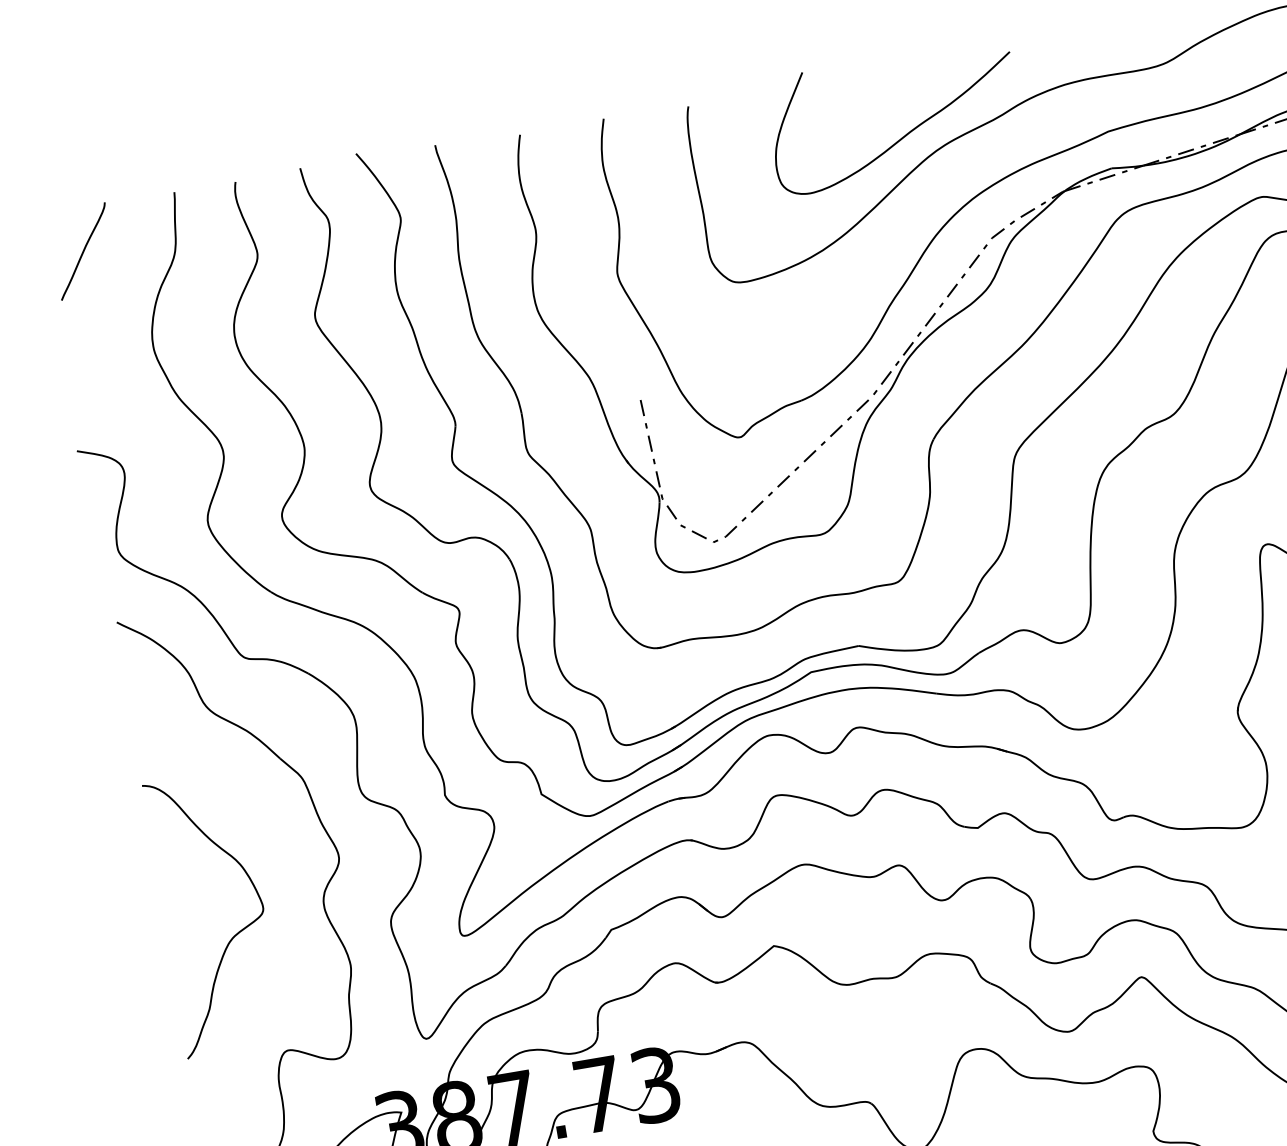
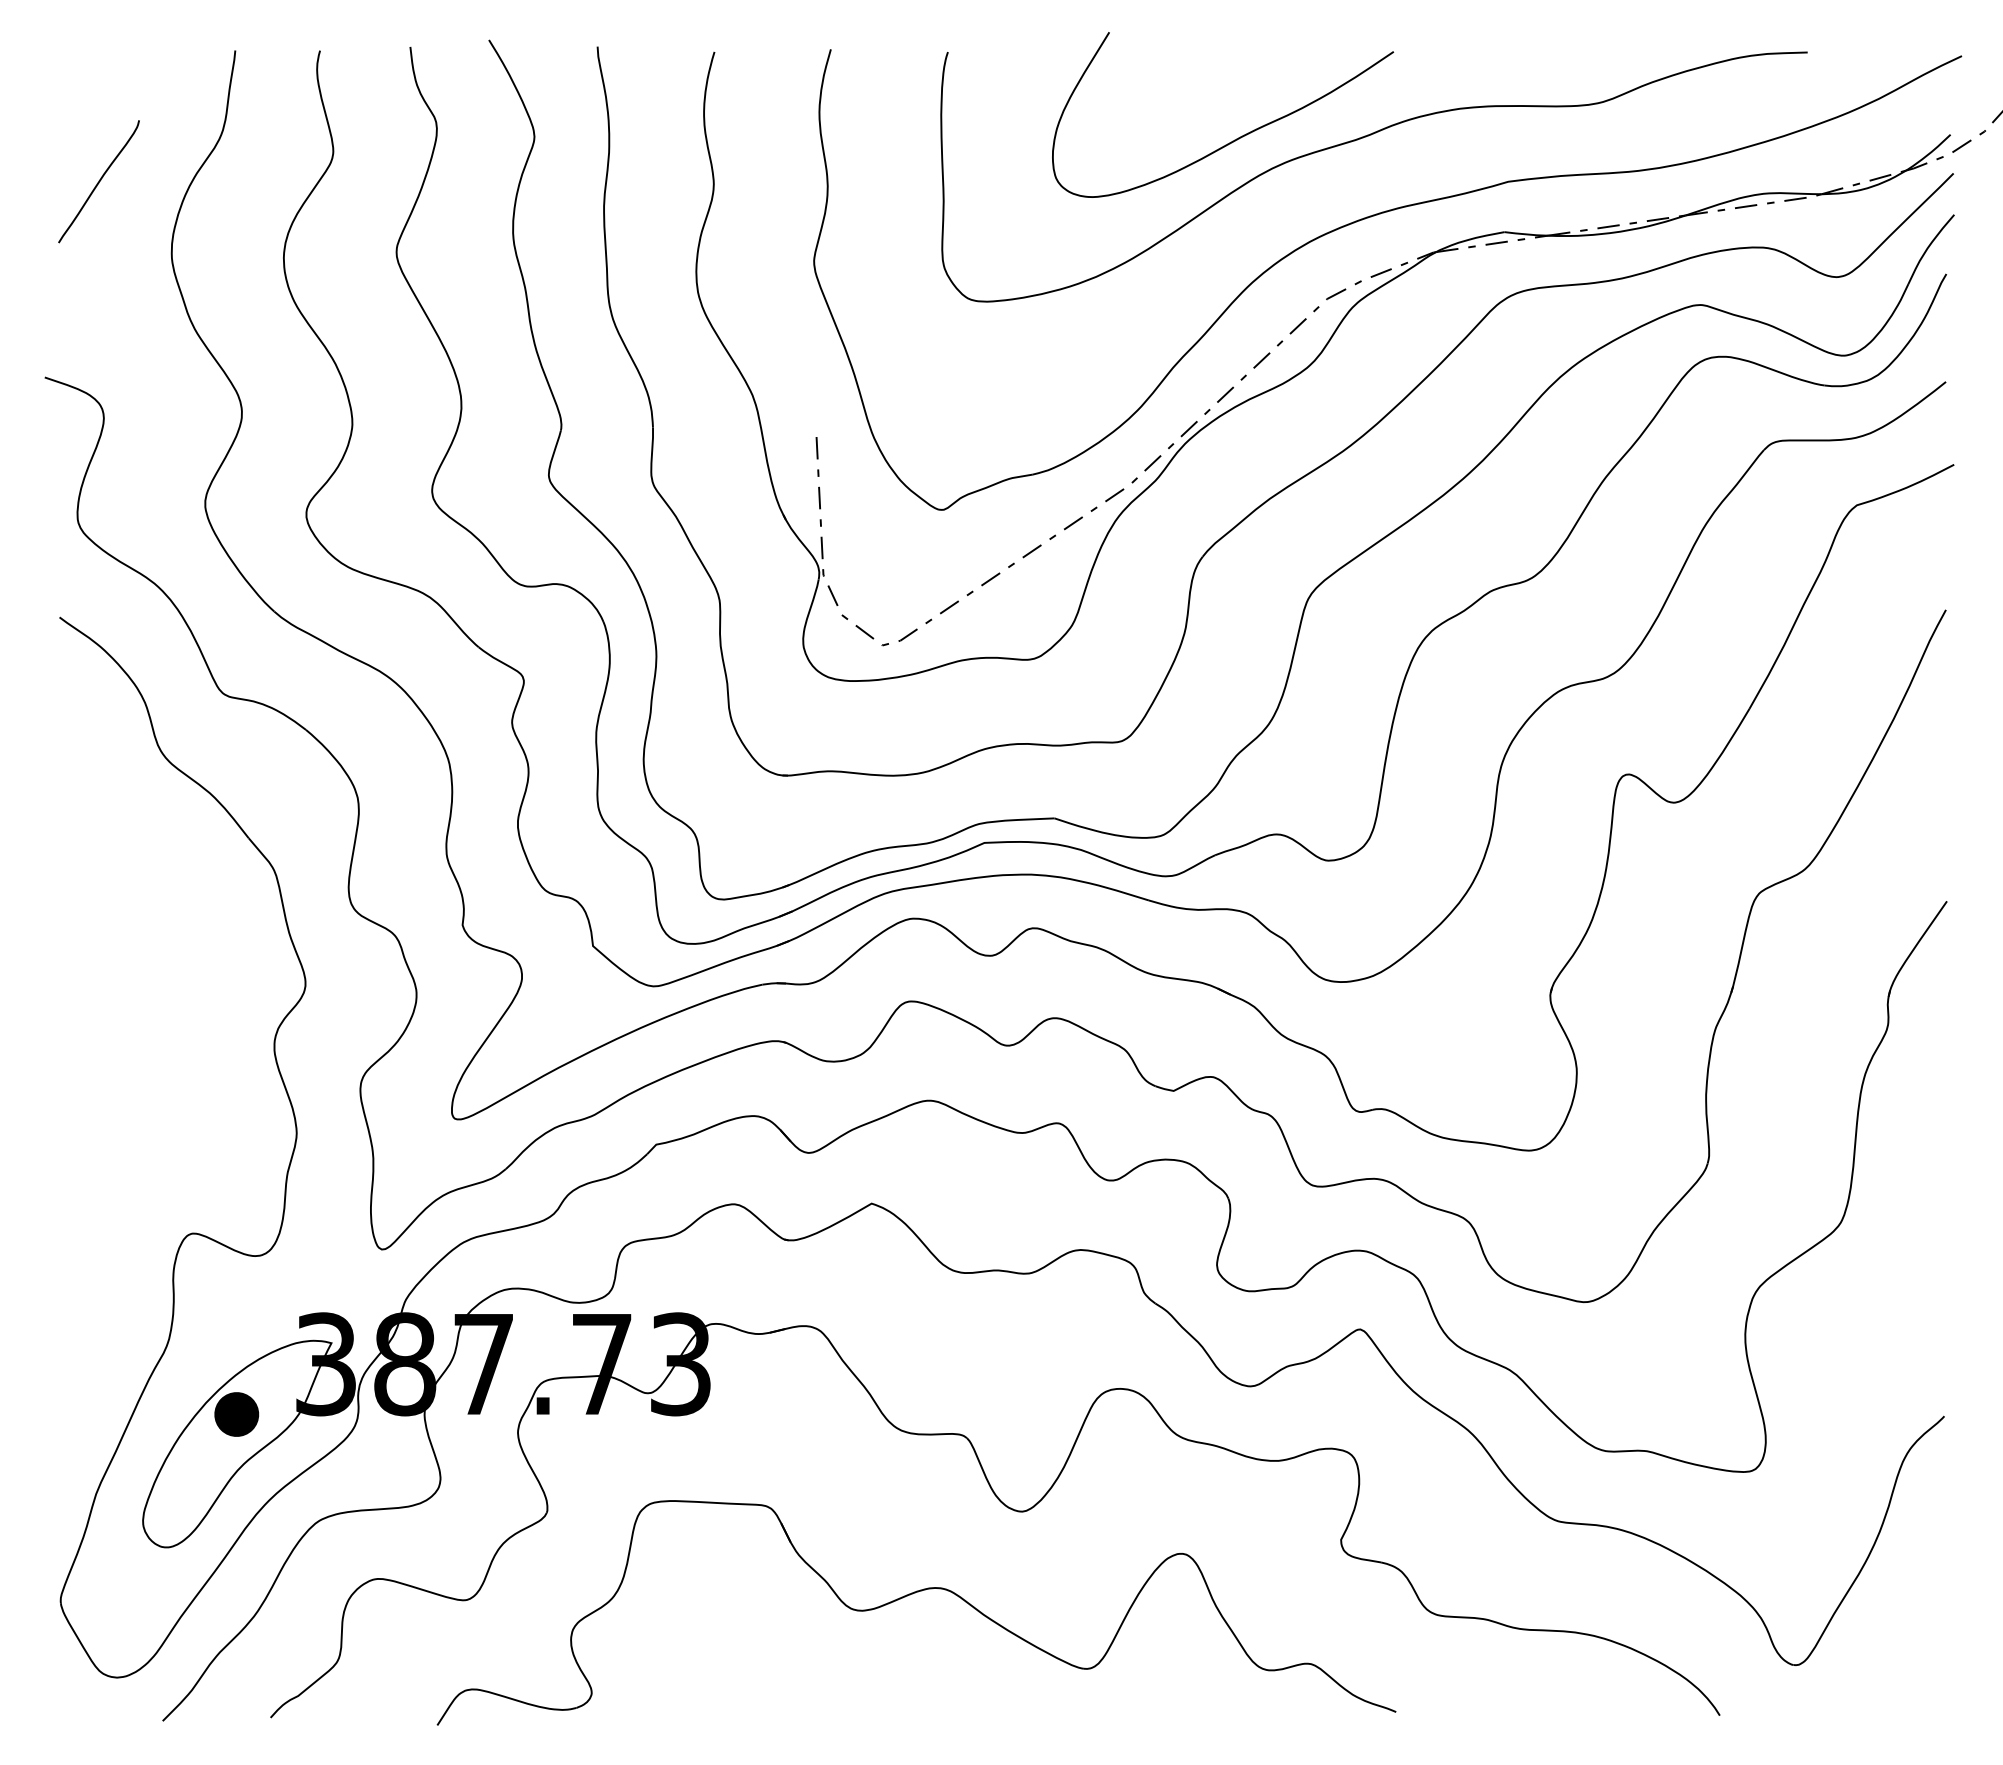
curve: (82, 251) -> (98, 181), moved
curve: (234, 935) -> (146, 1066), removed

